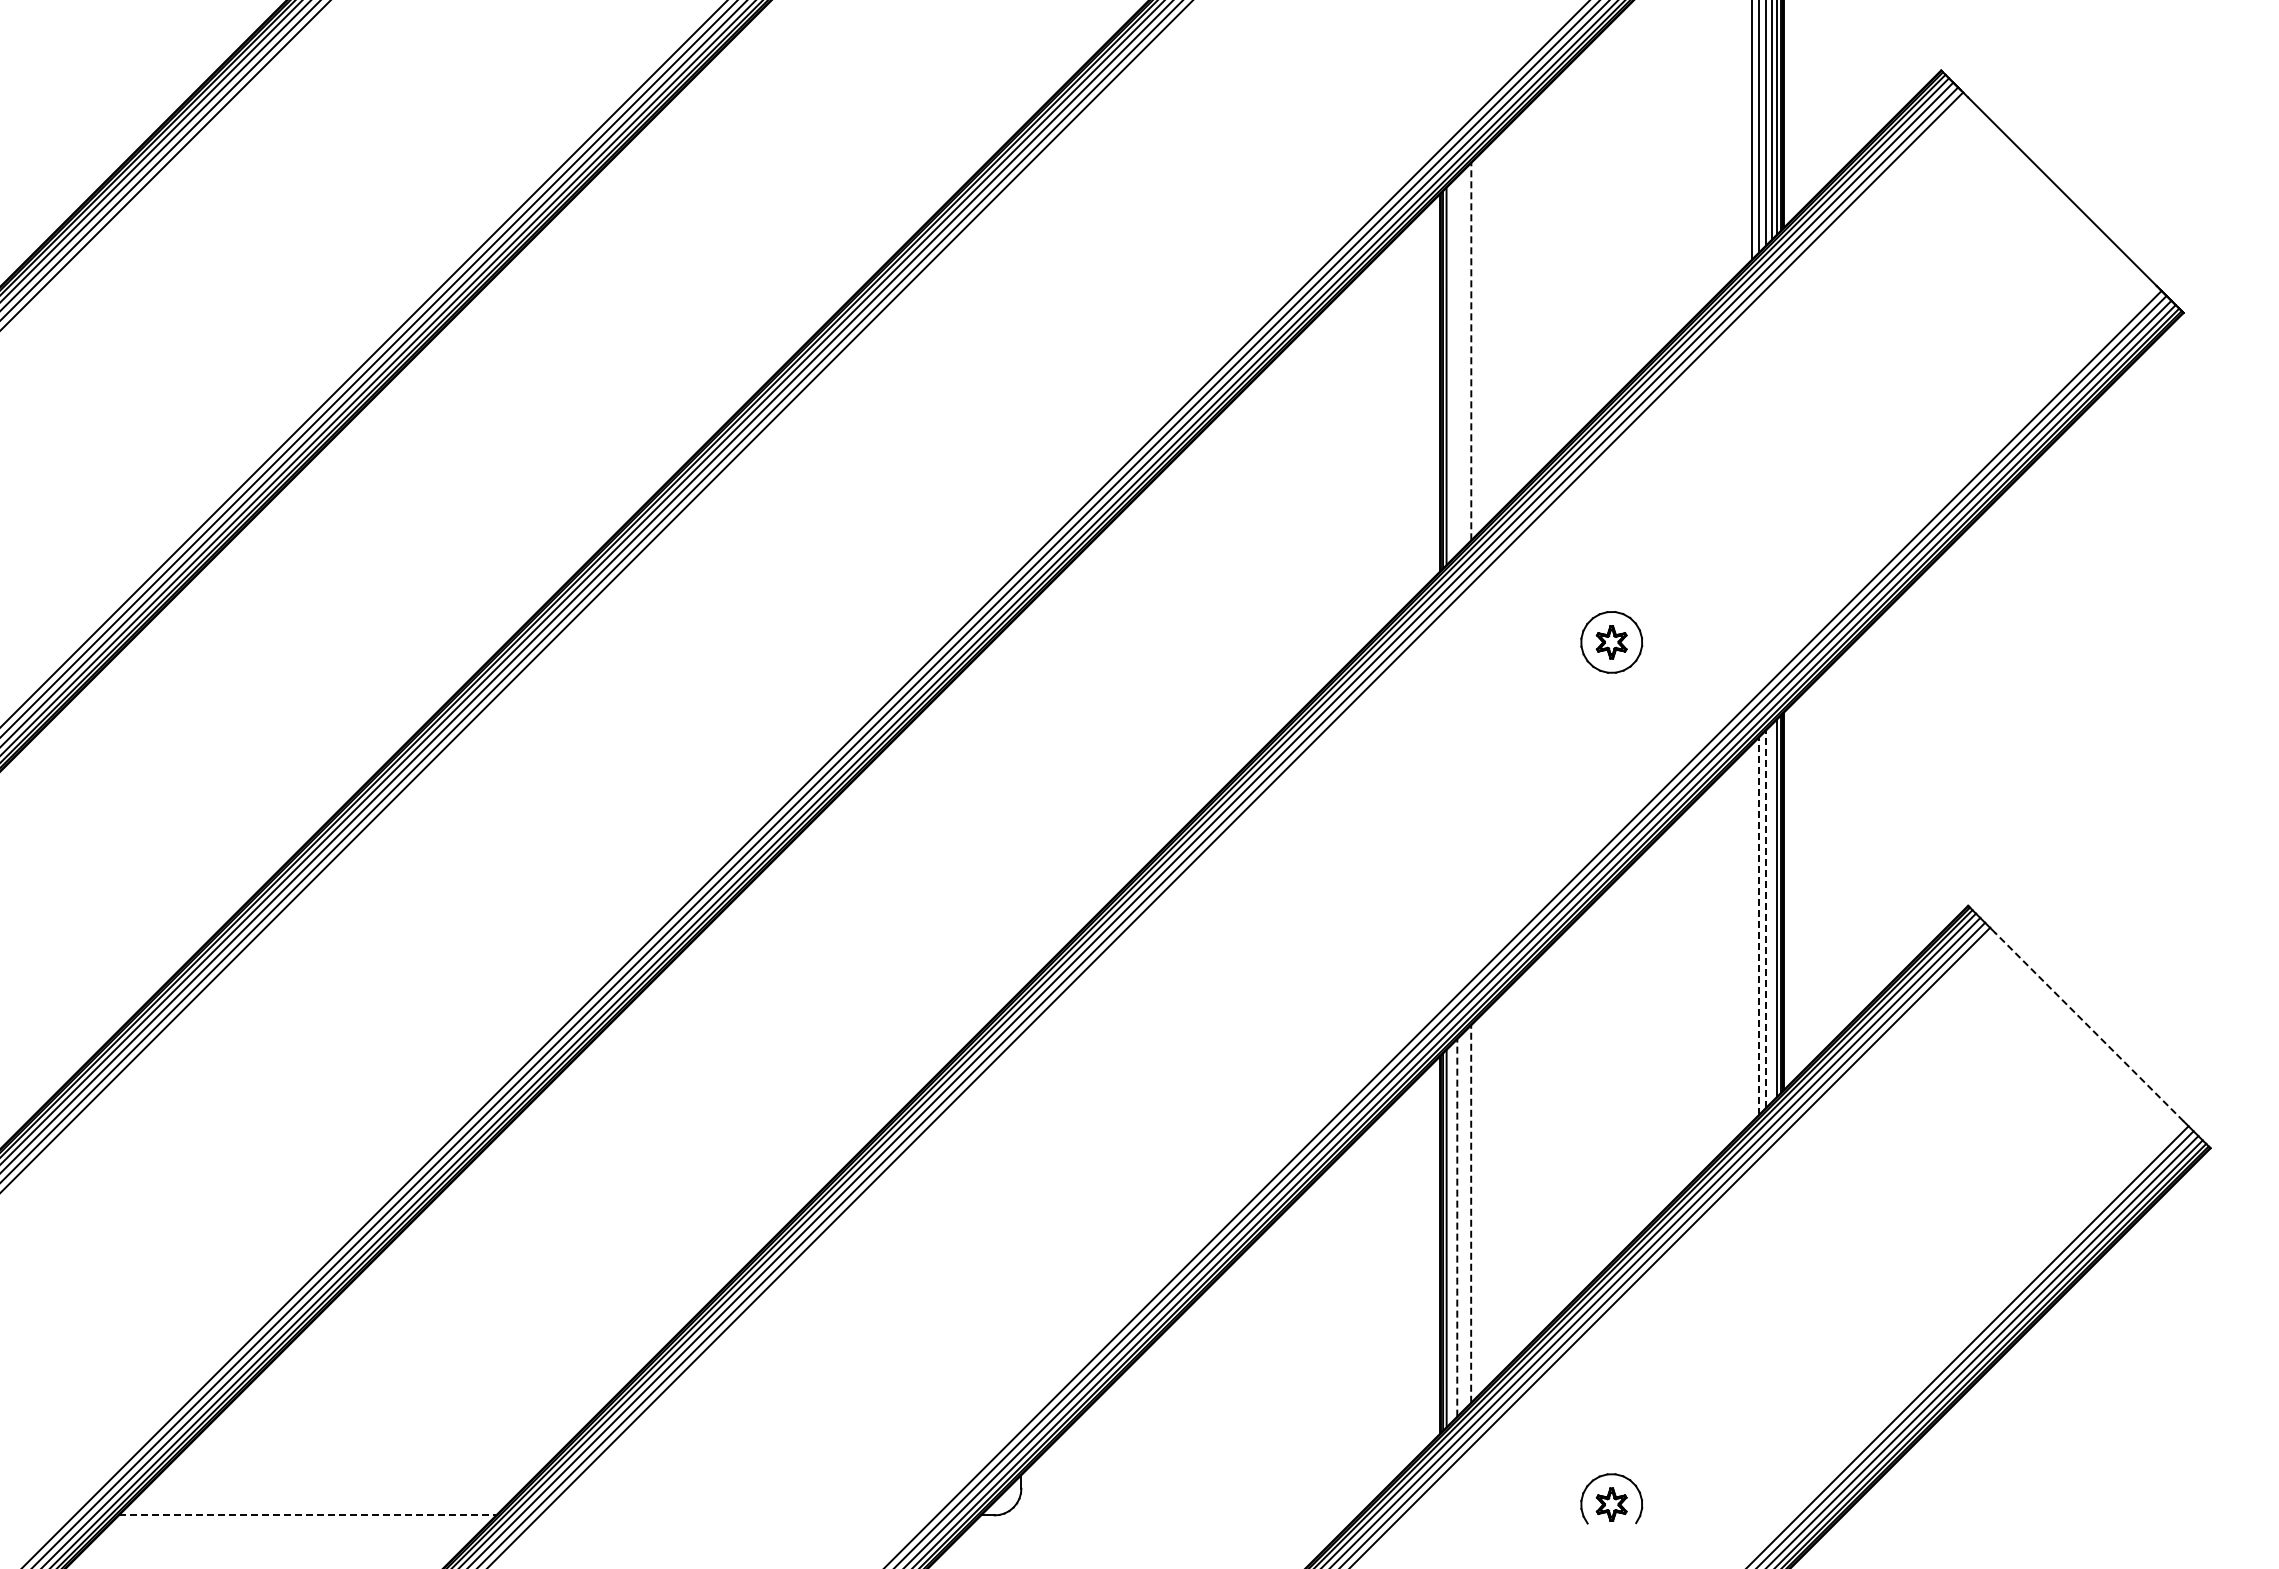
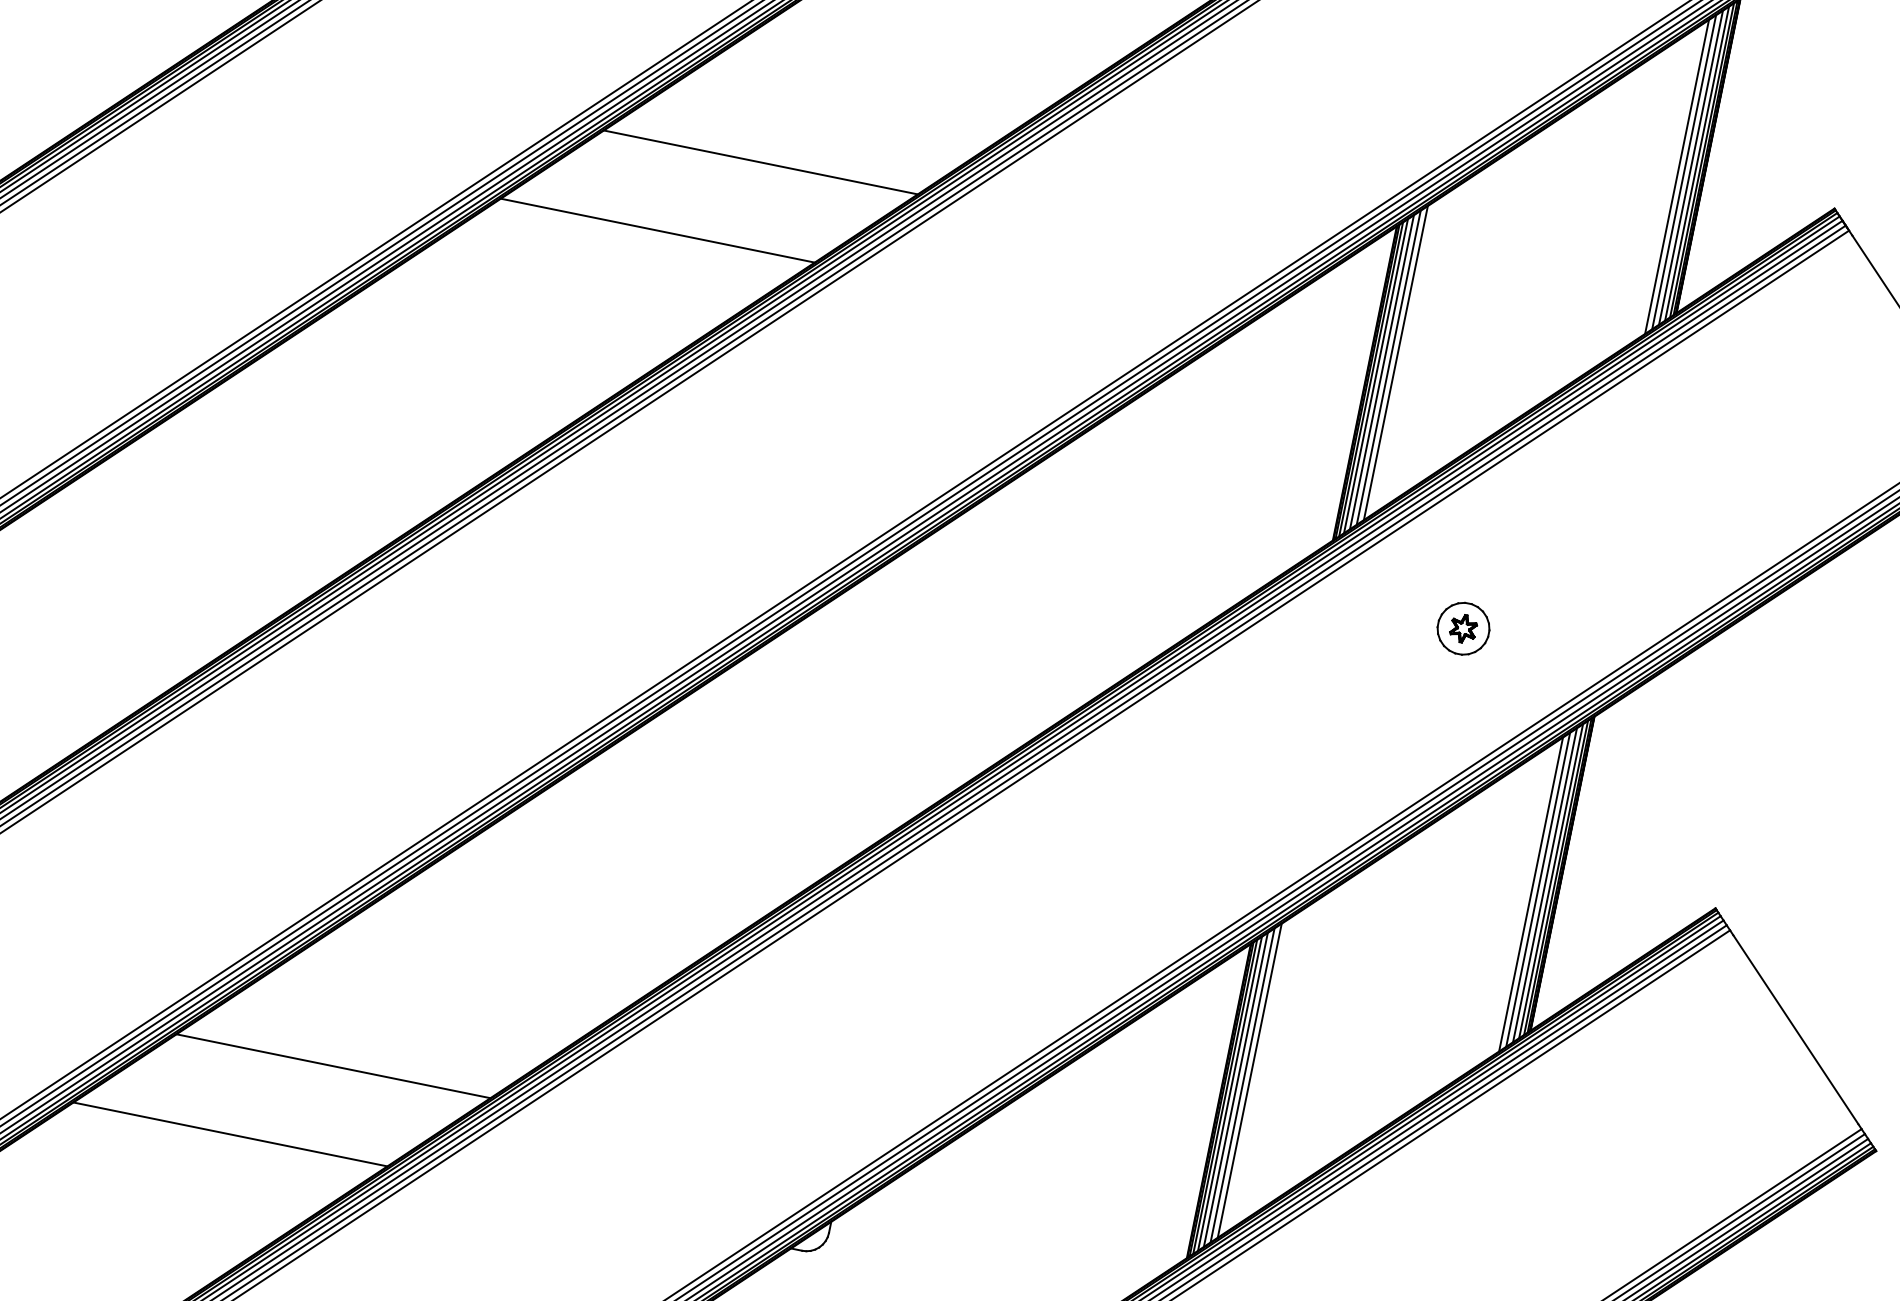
line: (691, 269) -> (760, 162), added
line: (1471, 351) -> (1396, 362), dashed -> solid
line: (1464, 358) -> (1389, 367), added
line: (1457, 365) -> (1382, 372), added
line: (1451, 371) -> (1376, 376), added
line: (588, 372) -> (657, 230), added
line: (1772, 912) -> (1551, 880), added
line: (1765, 919) -> (1544, 885), dashed -> solid
line: (1759, 926) -> (1538, 890), dashed -> solid
line: (1752, 932) -> (1531, 894), added
line: (2089, 1026) -> (1796, 1029), dashed -> solid
line: (1471, 1214) -> (1249, 1081), dashed -> solid
line: (1463, 1220) -> (1242, 1084), added
line: (1457, 1227) -> (1236, 1089), dashed -> solid
line: (1451, 1233) -> (1230, 1093), added
line: (410, 1412) -> (333, 1066), added
line: (307, 1515) -> (230, 1134), dashed -> solid

